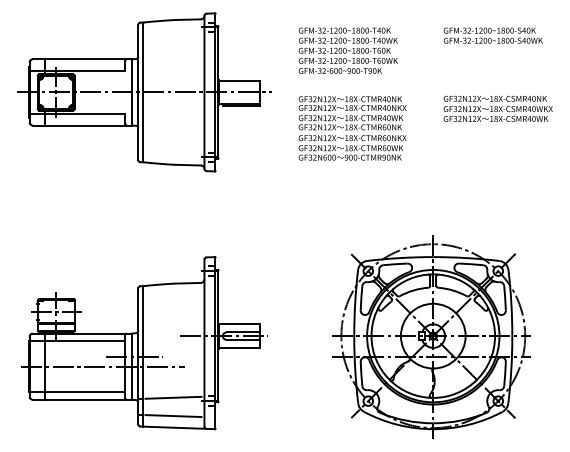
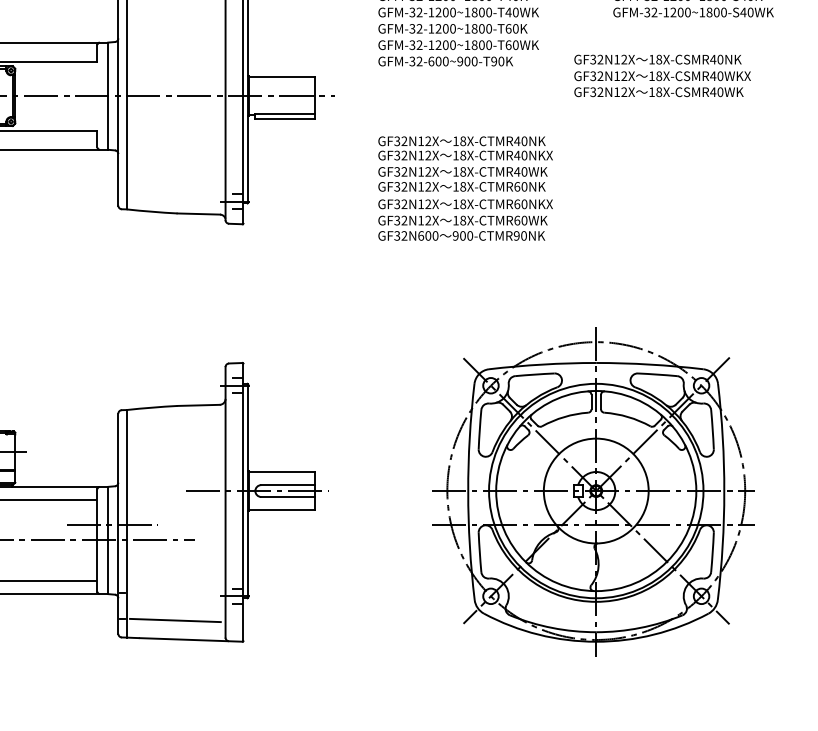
text: (497, 108) -> (661, 75), moved
text: (352, 128) -> (465, 188), moved
line: (173, 397) -> (175, 590), removed

